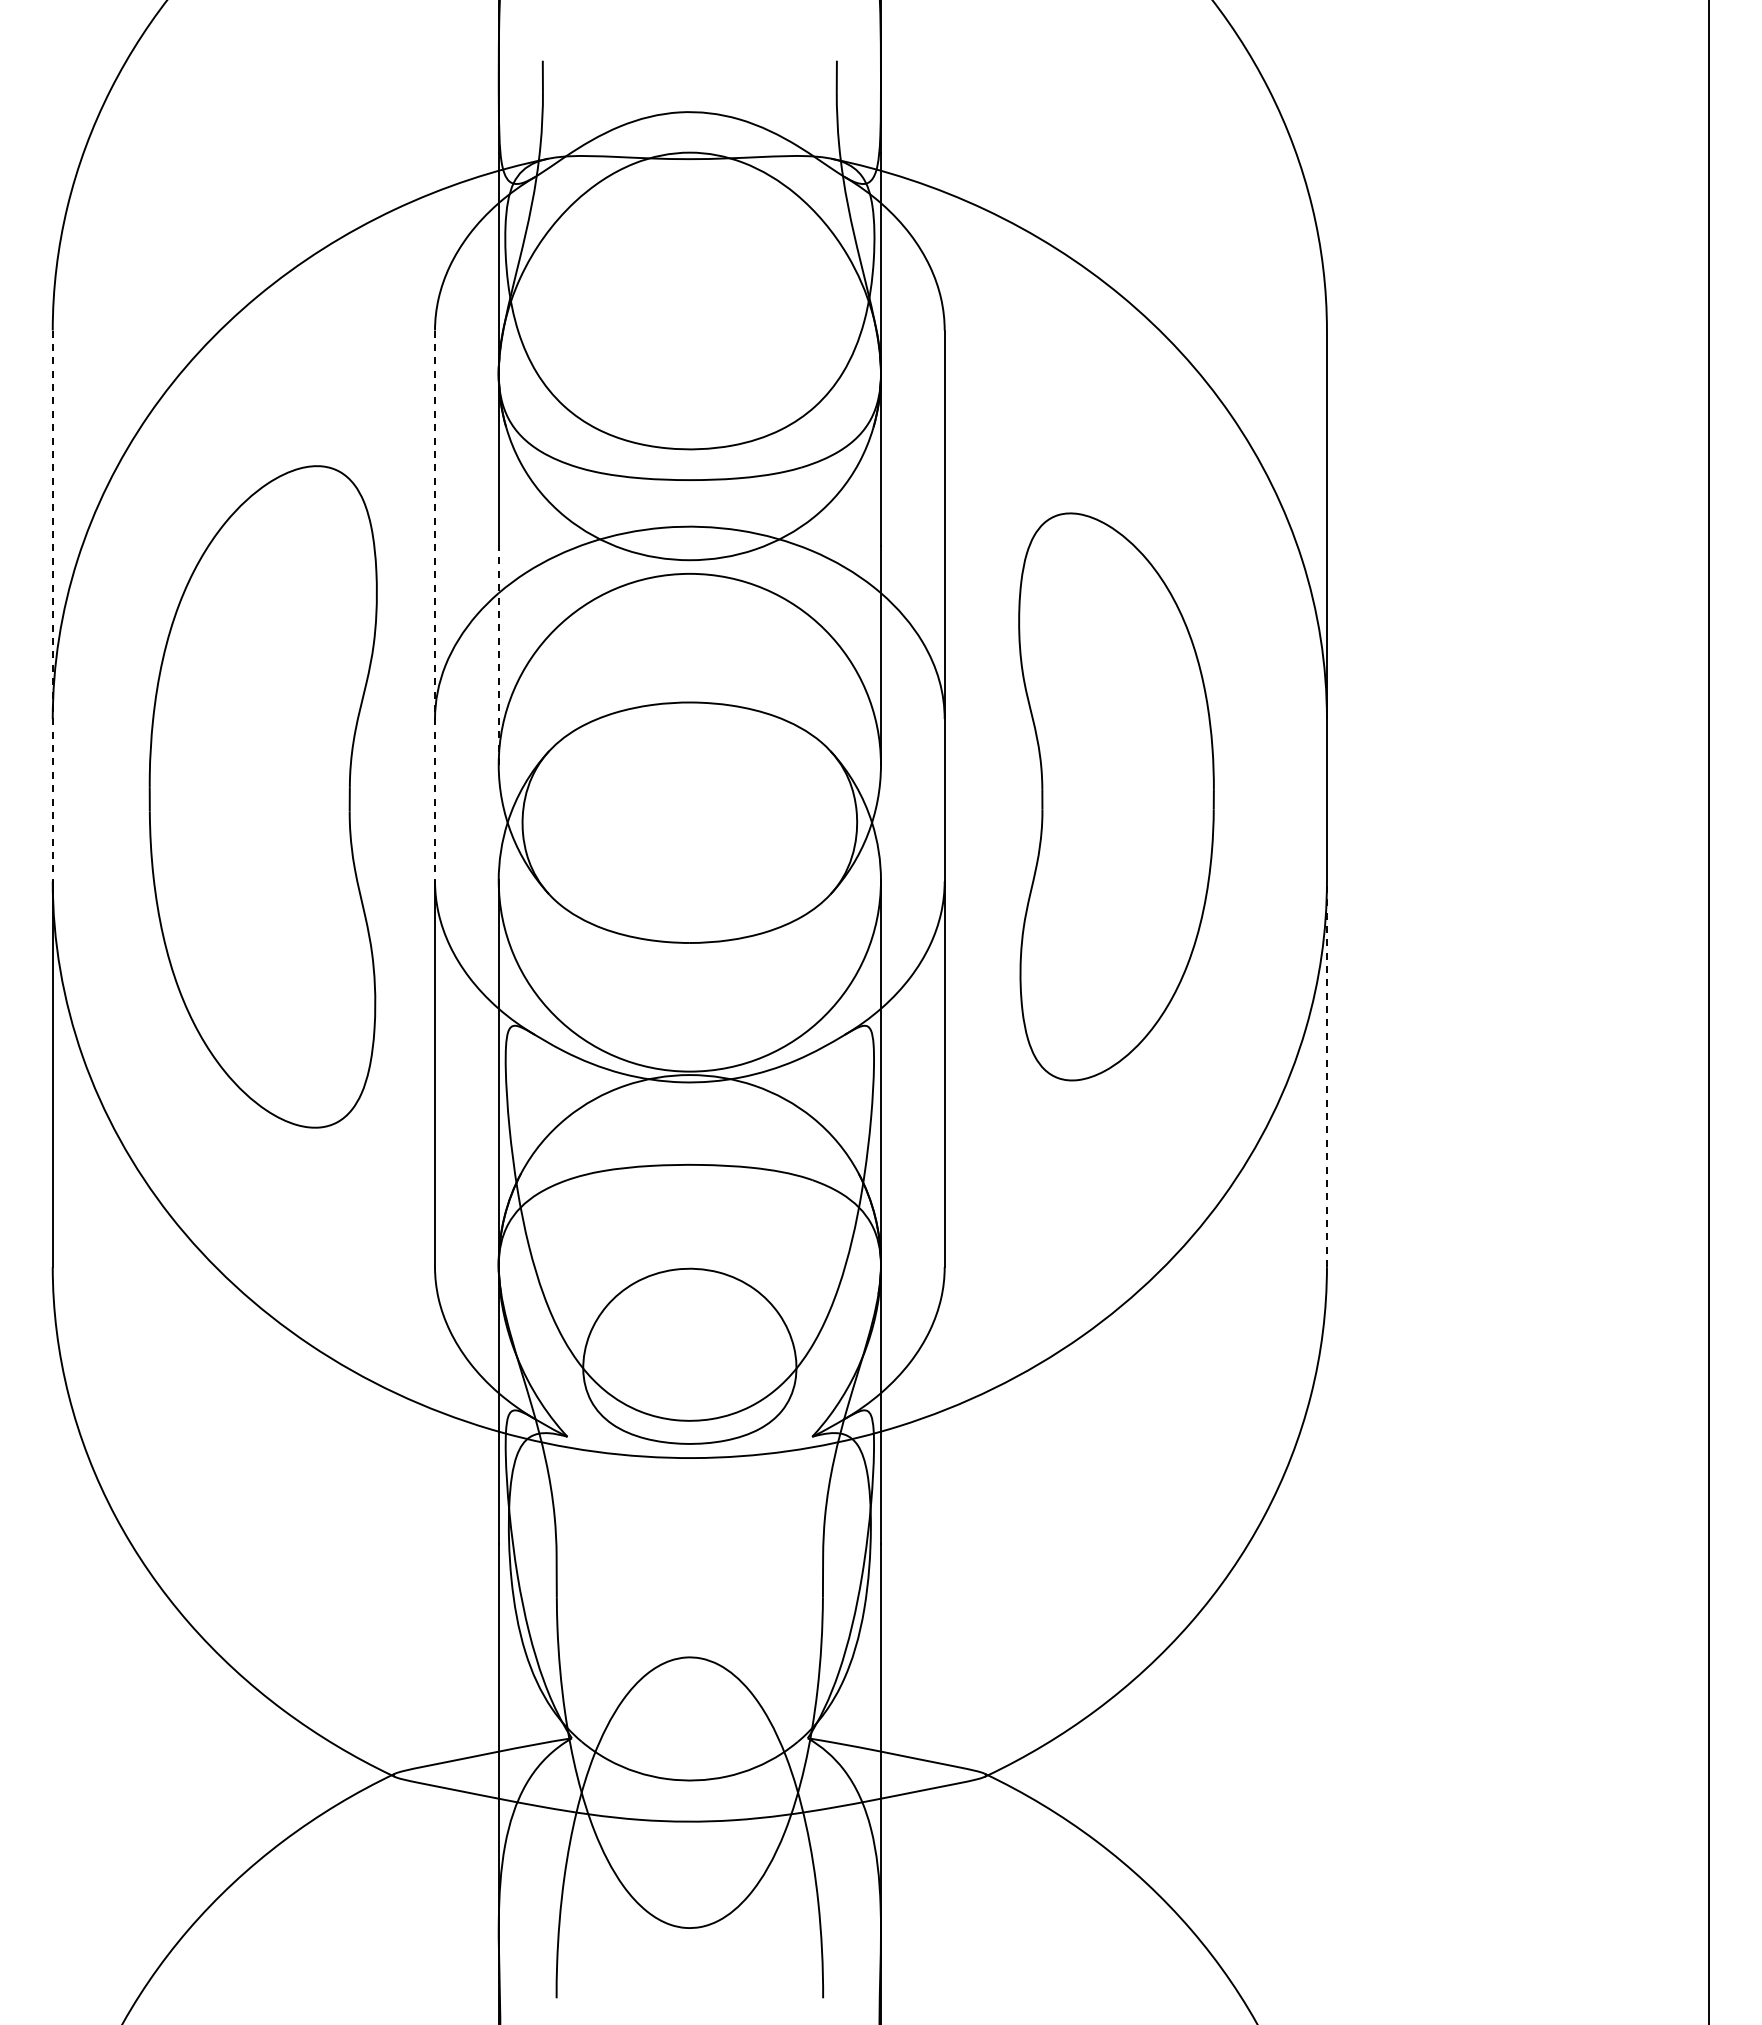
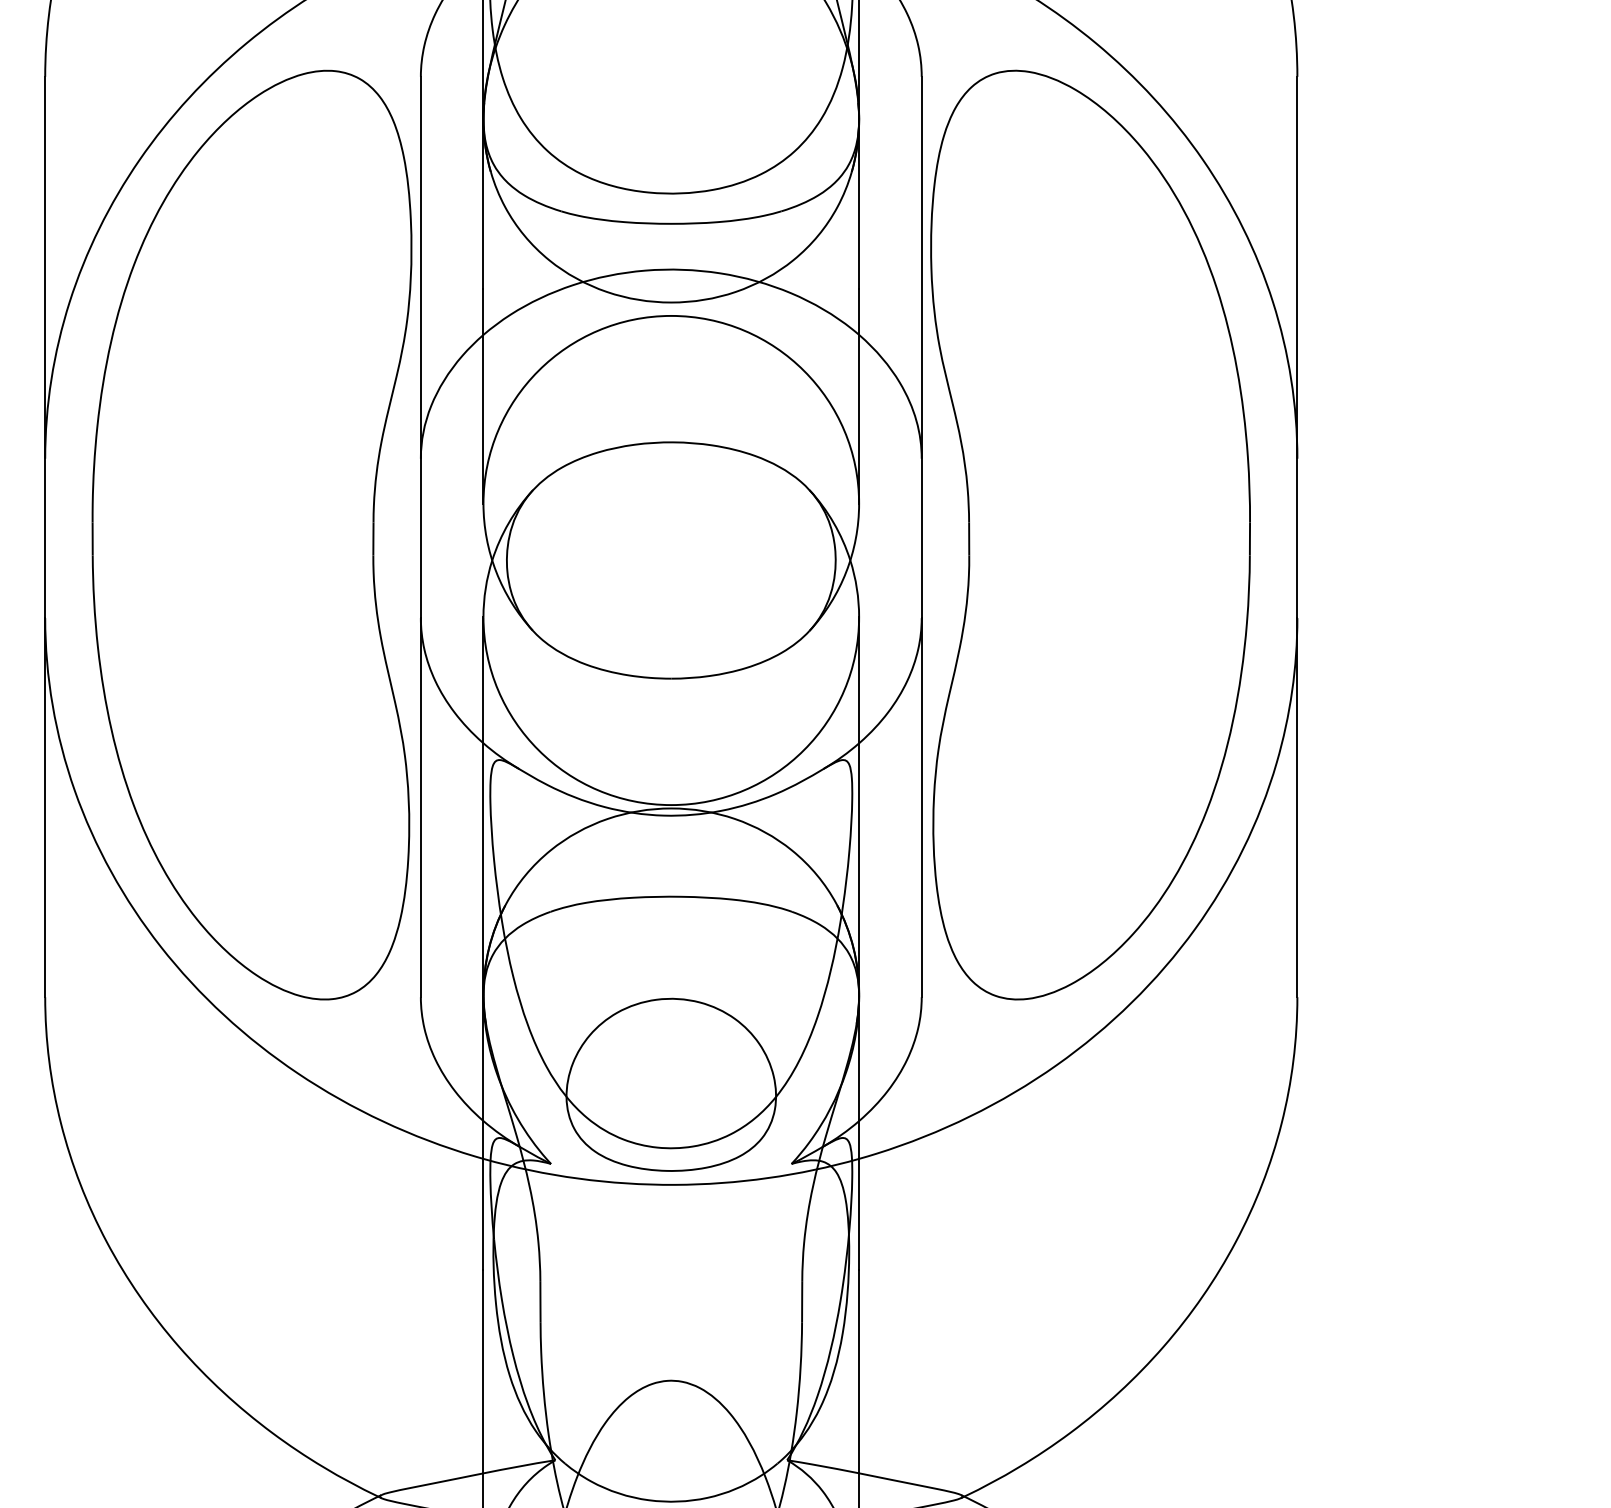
line: (52, 606) -> (44, 348), dashed -> solid
line: (435, 606) -> (421, 348), dashed -> solid
line: (498, 655) -> (483, 396), dashed -> solid
part: (263, 796) -> (252, 534), size x1.43
part: (1116, 796) -> (1090, 534), size x1.67
line: (1326, 1074) -> (1296, 807), dashed -> solid

